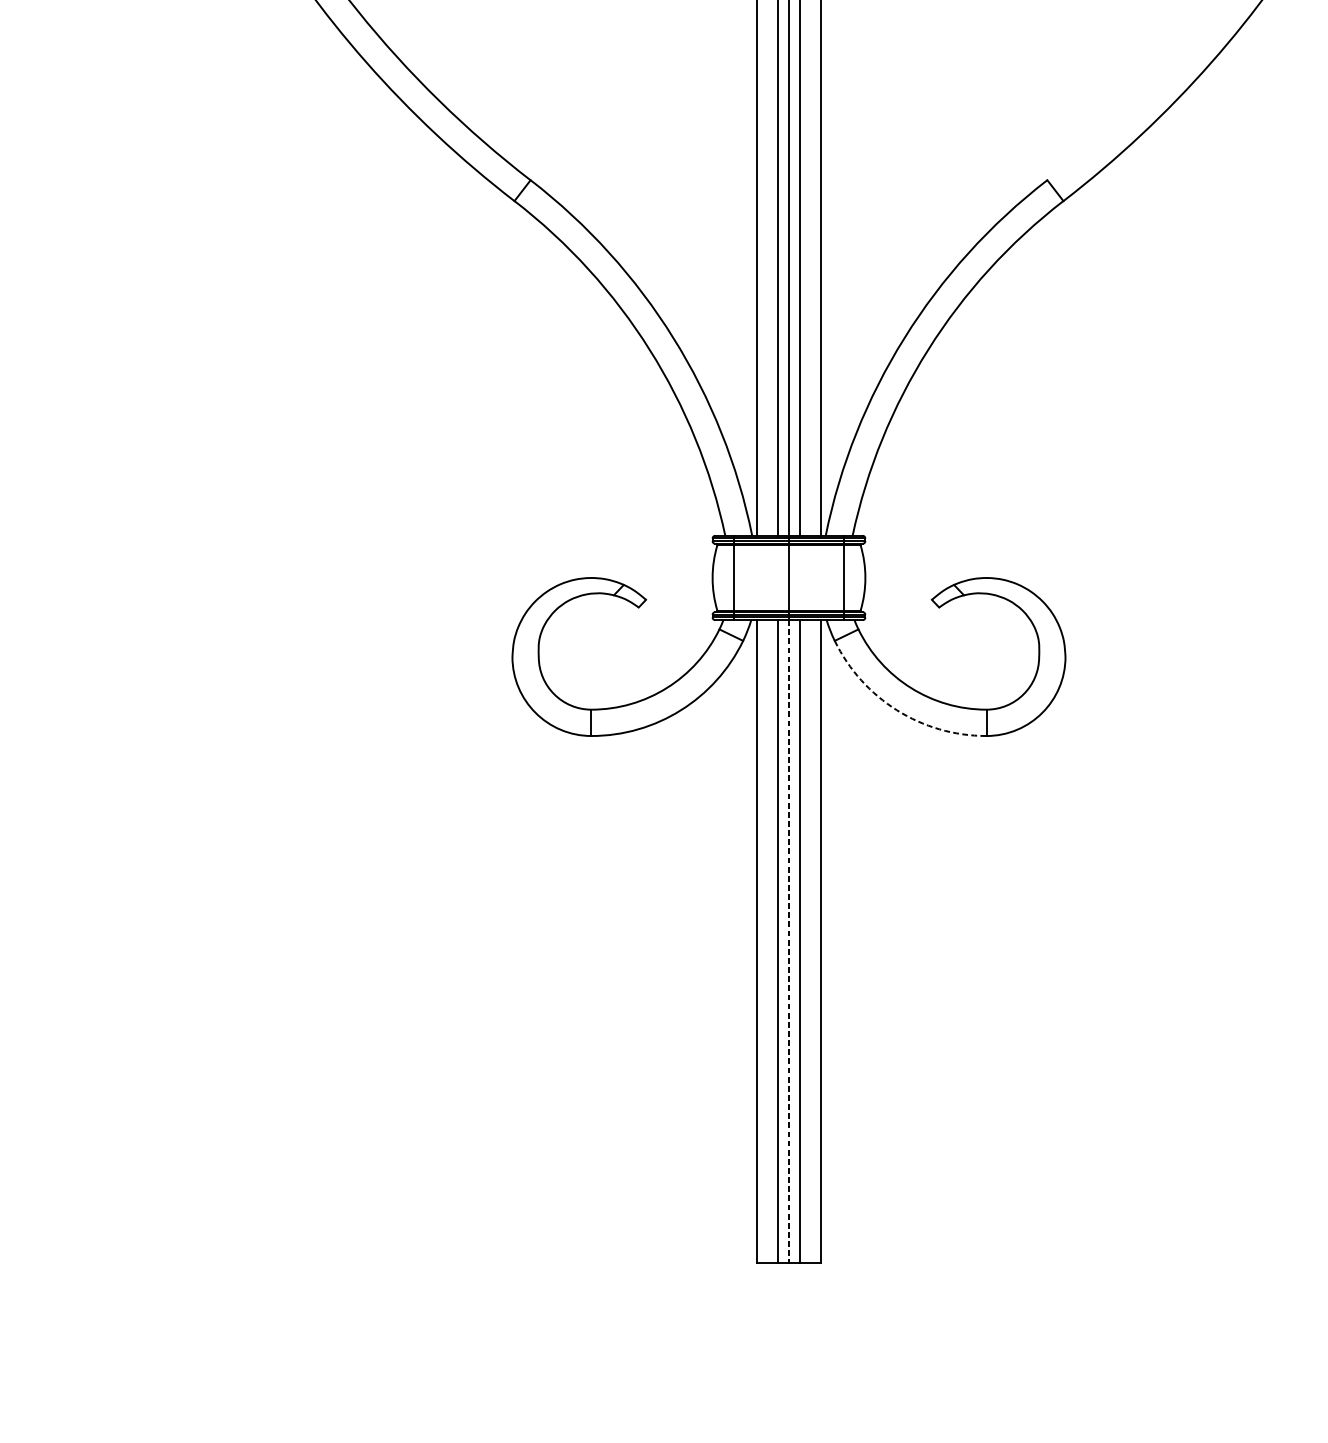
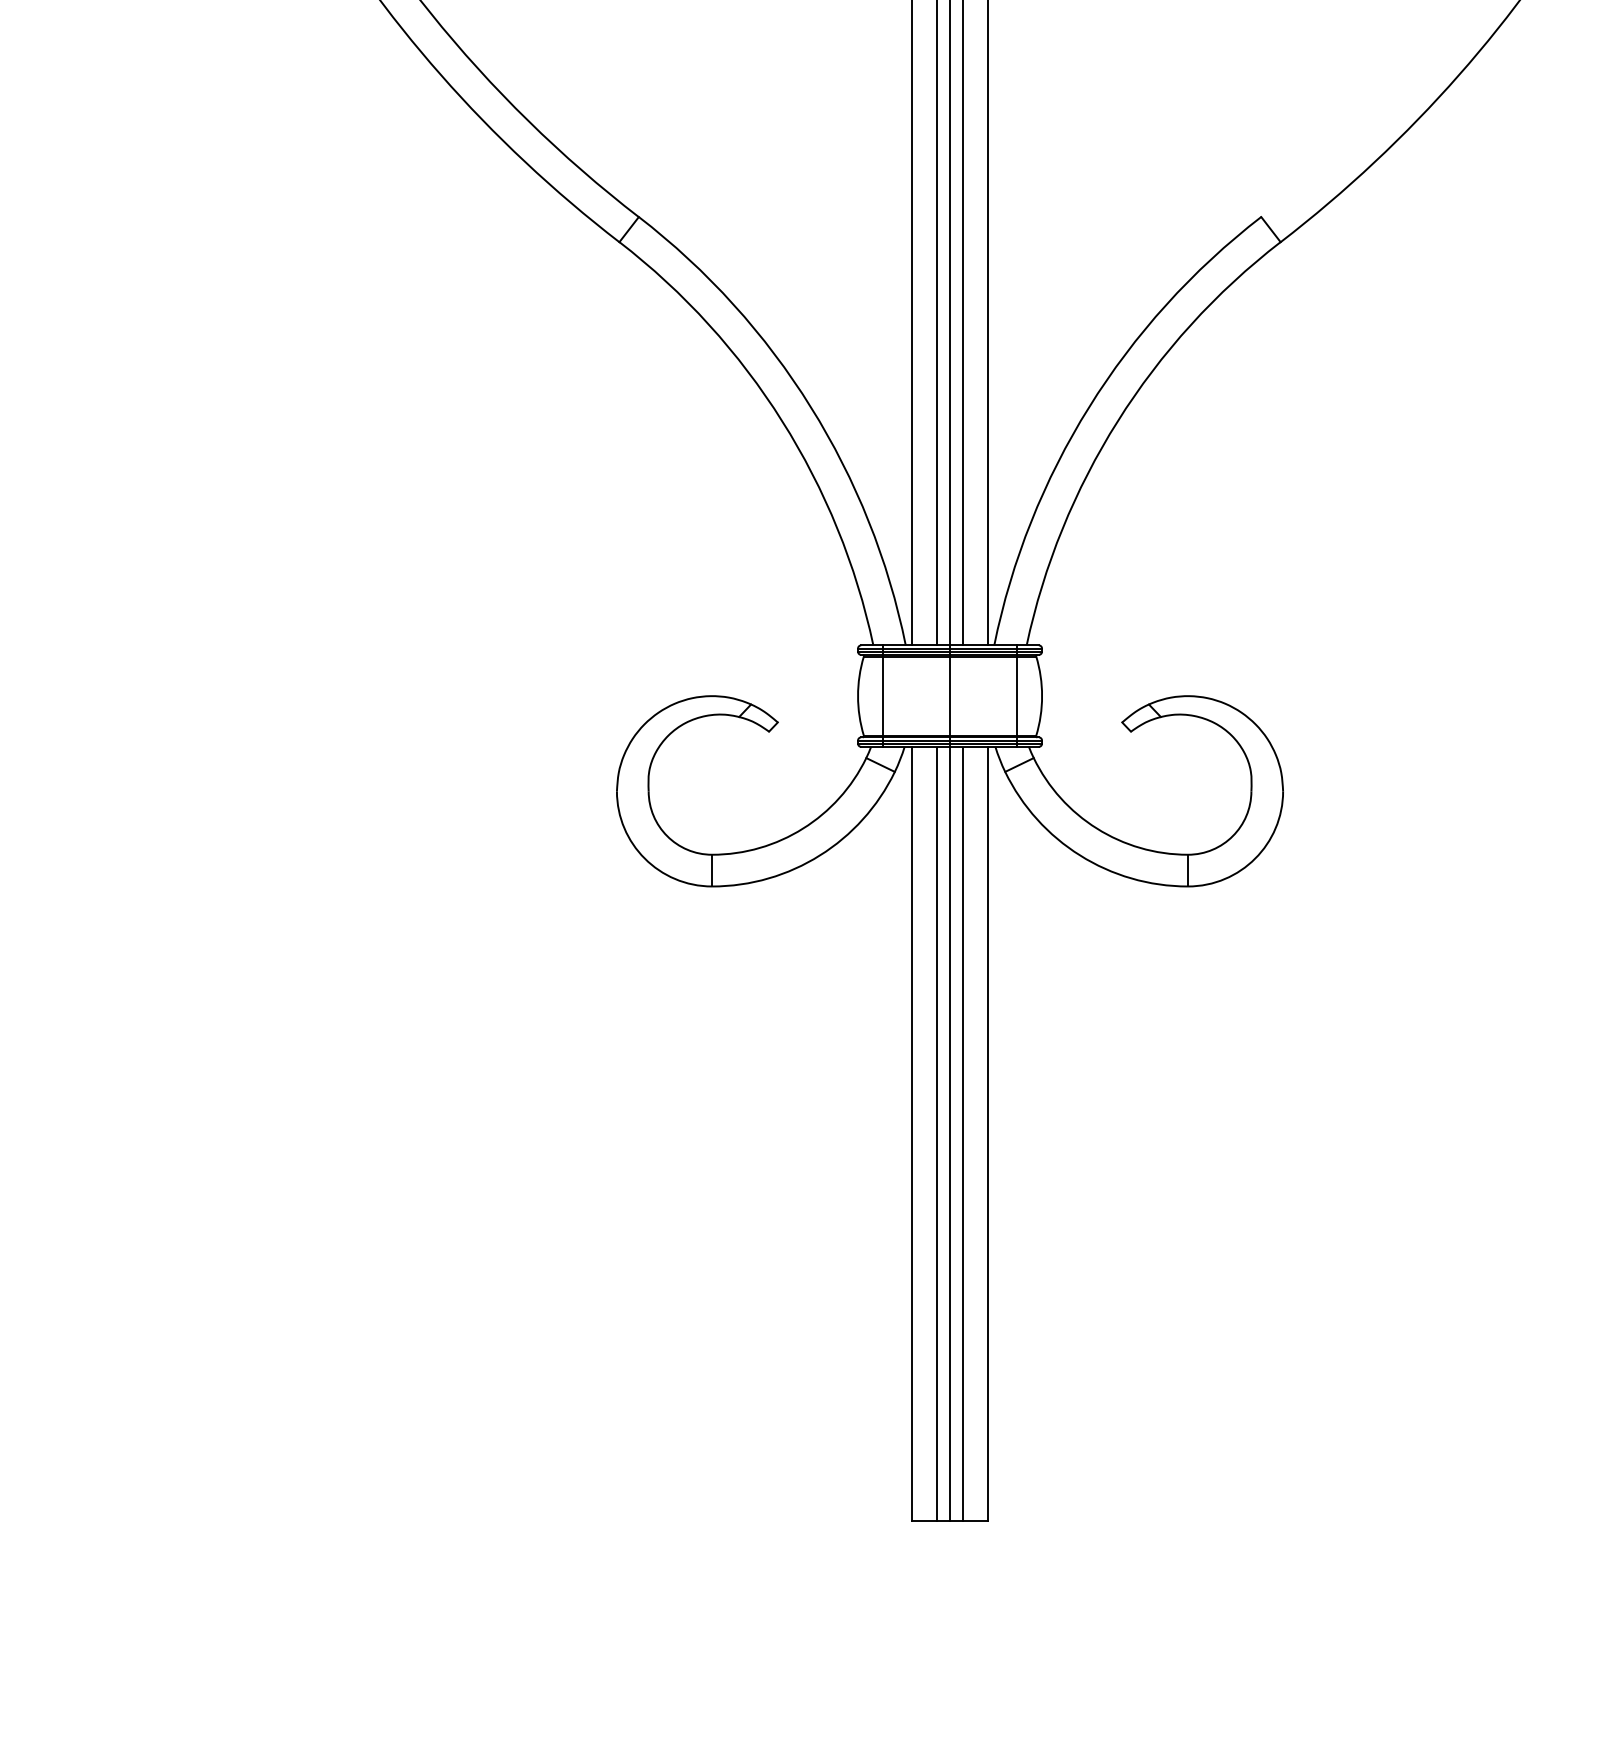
arc: (897, 710) -> (1080, 855), dashed -> solid
line: (789, 941) -> (950, 1134), dashed -> solid

